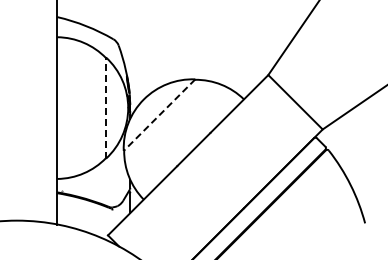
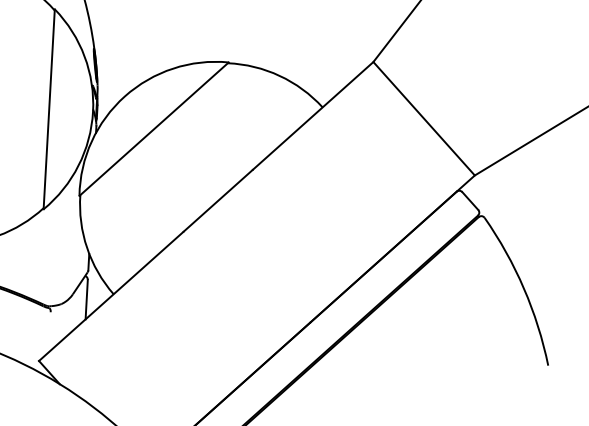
line: (106, 108) -> (50, 110), dashed -> solid
line: (159, 115) -> (153, 129), dashed -> solid

